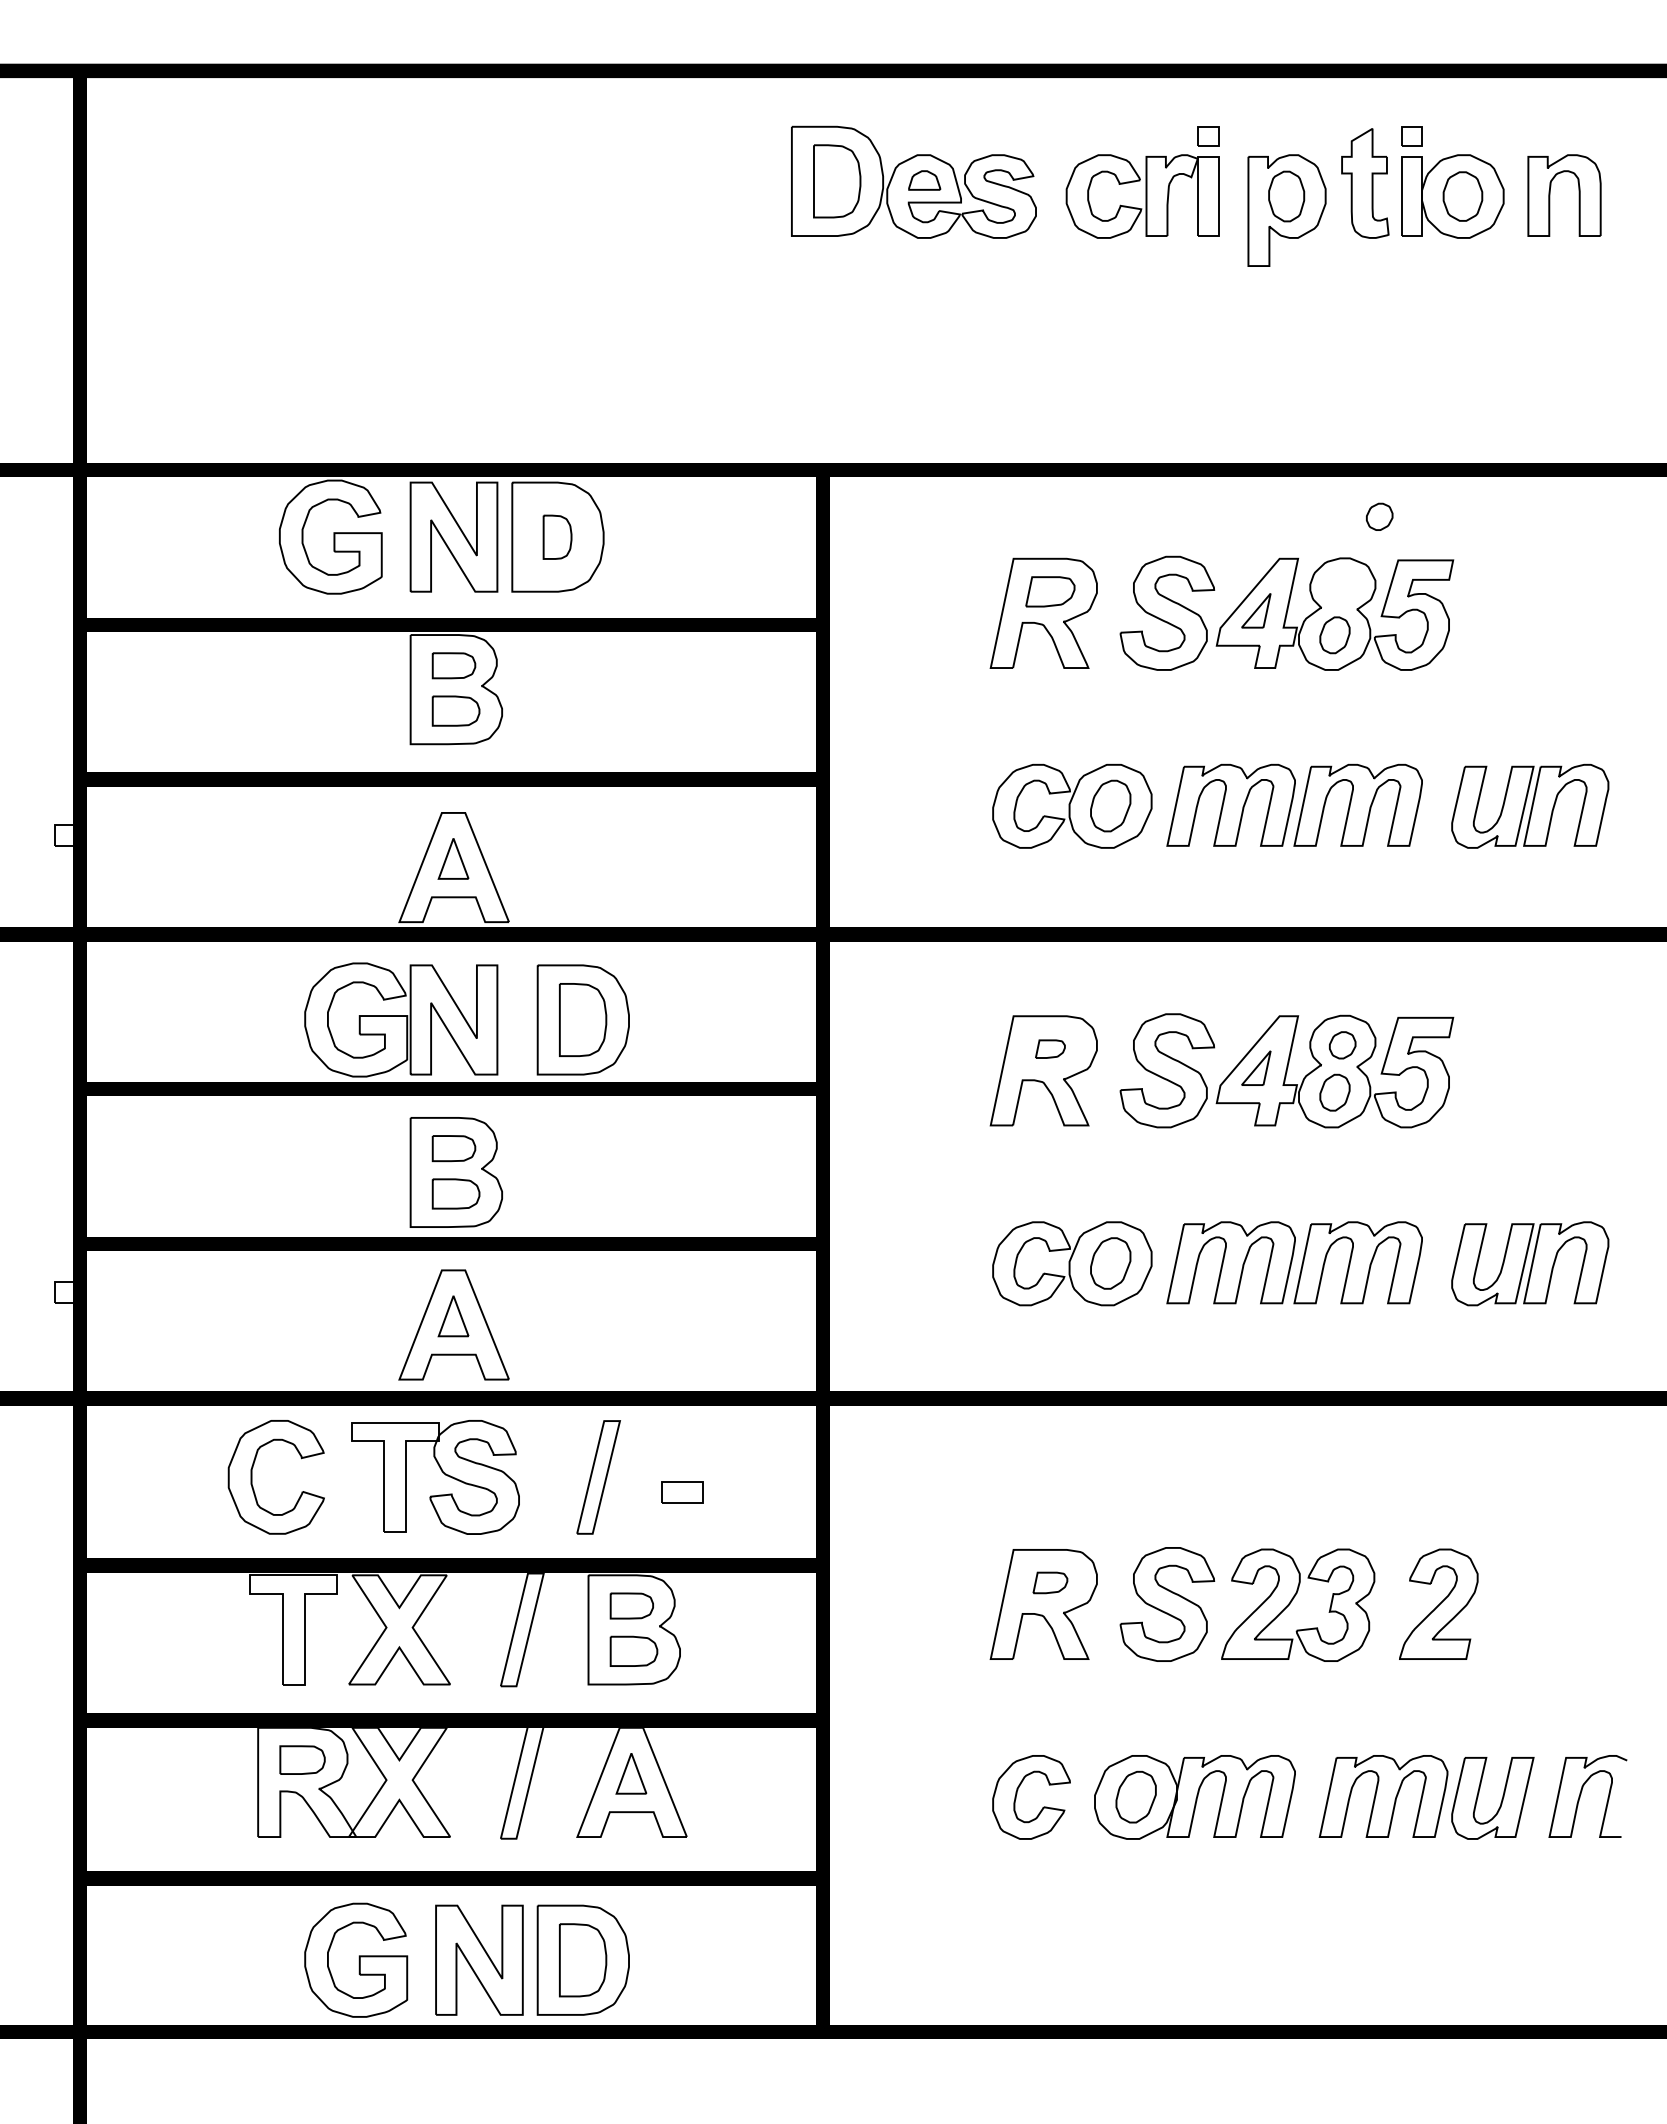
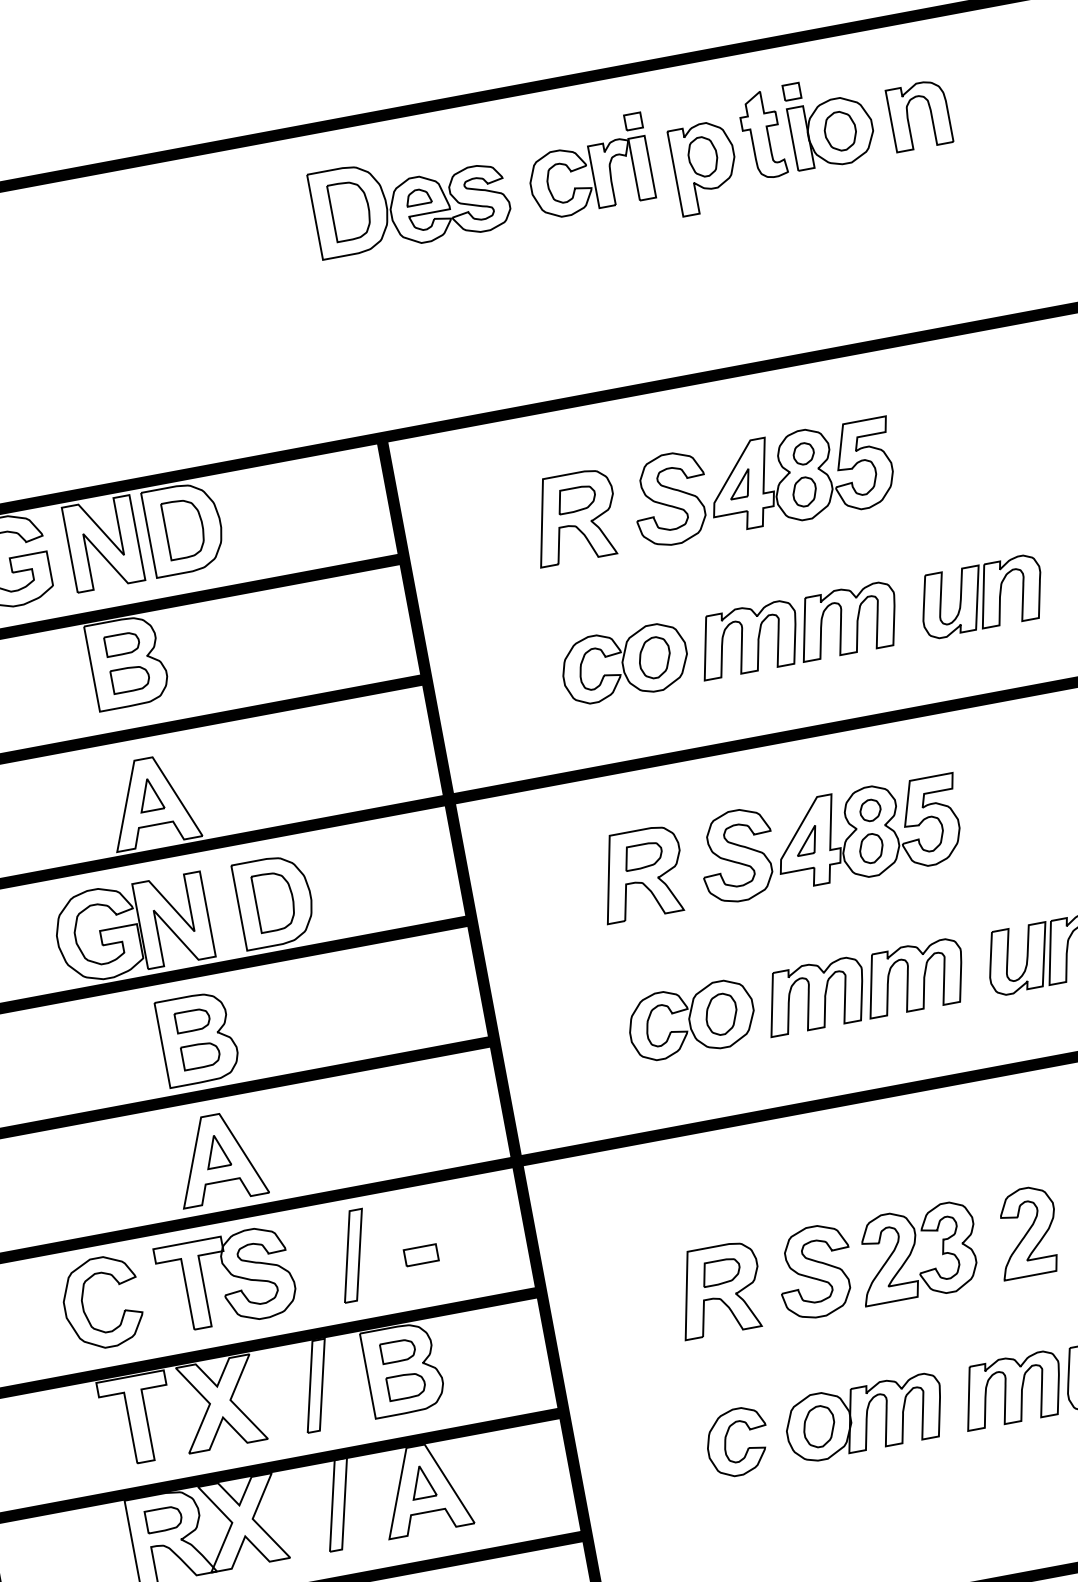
part: (1379, 516) -> (803, 453), moved
part: (557, 537) -> (184, 529), size x1.67
part: (1050, 1048) -> (643, 855), size x1.67
part: (1050, 1582) -> (721, 1271), size x1.43

